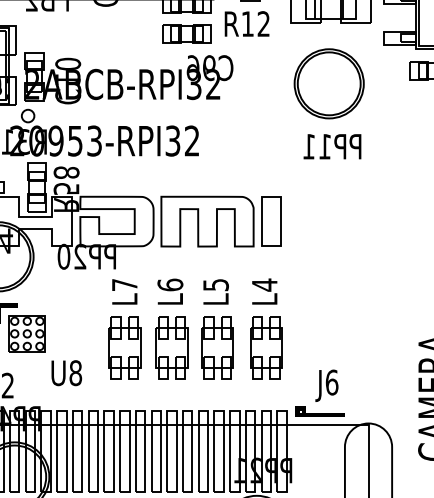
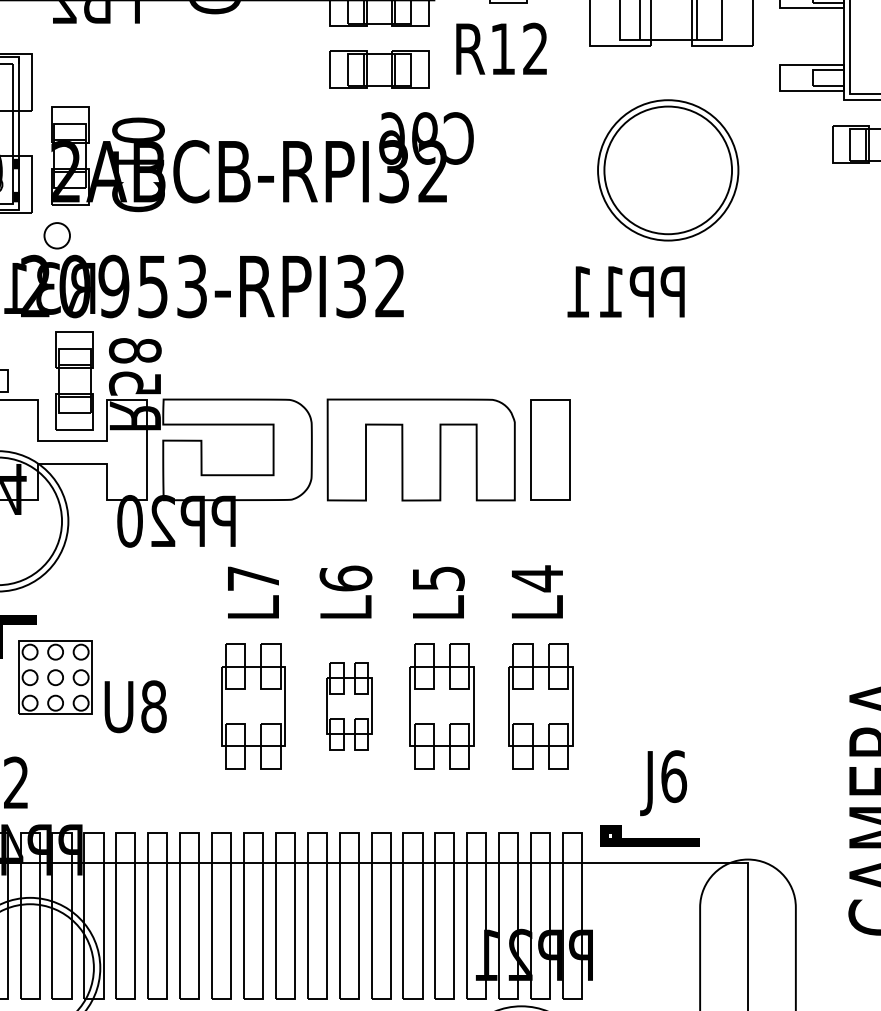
text: (332, 146) -> (626, 291), moved
part: (171, 347) -> (348, 705), size x0.7
text: (66, 373) -> (135, 707), moved

